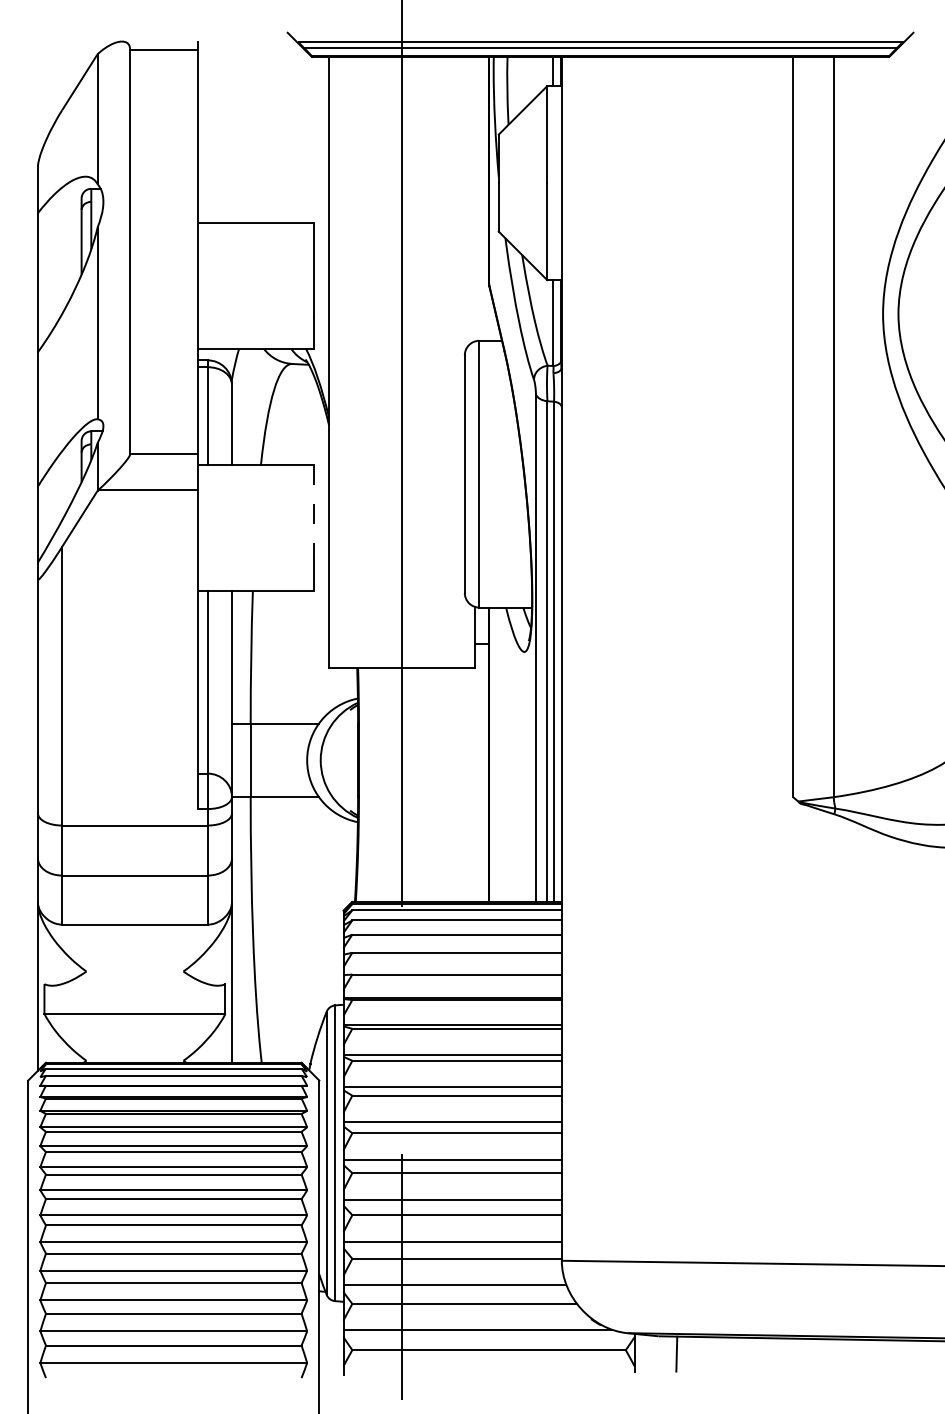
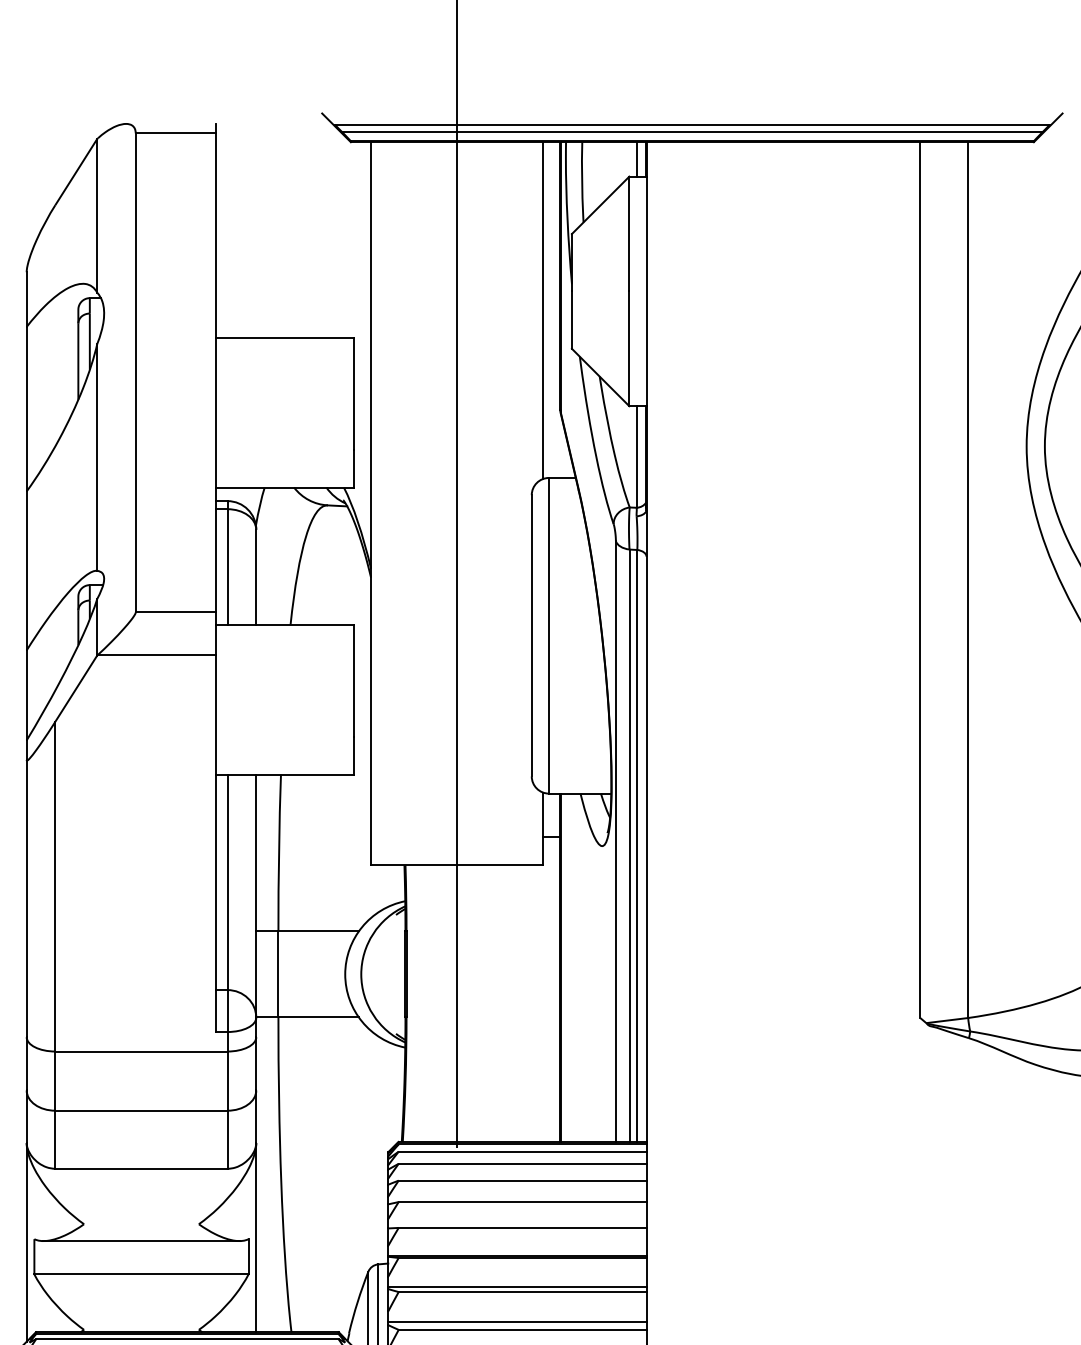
line: (474, 199) -> (543, 310), added
line: (314, 513) -> (353, 682), dashed -> solid
line: (134, 985) -> (140, 1240), added

